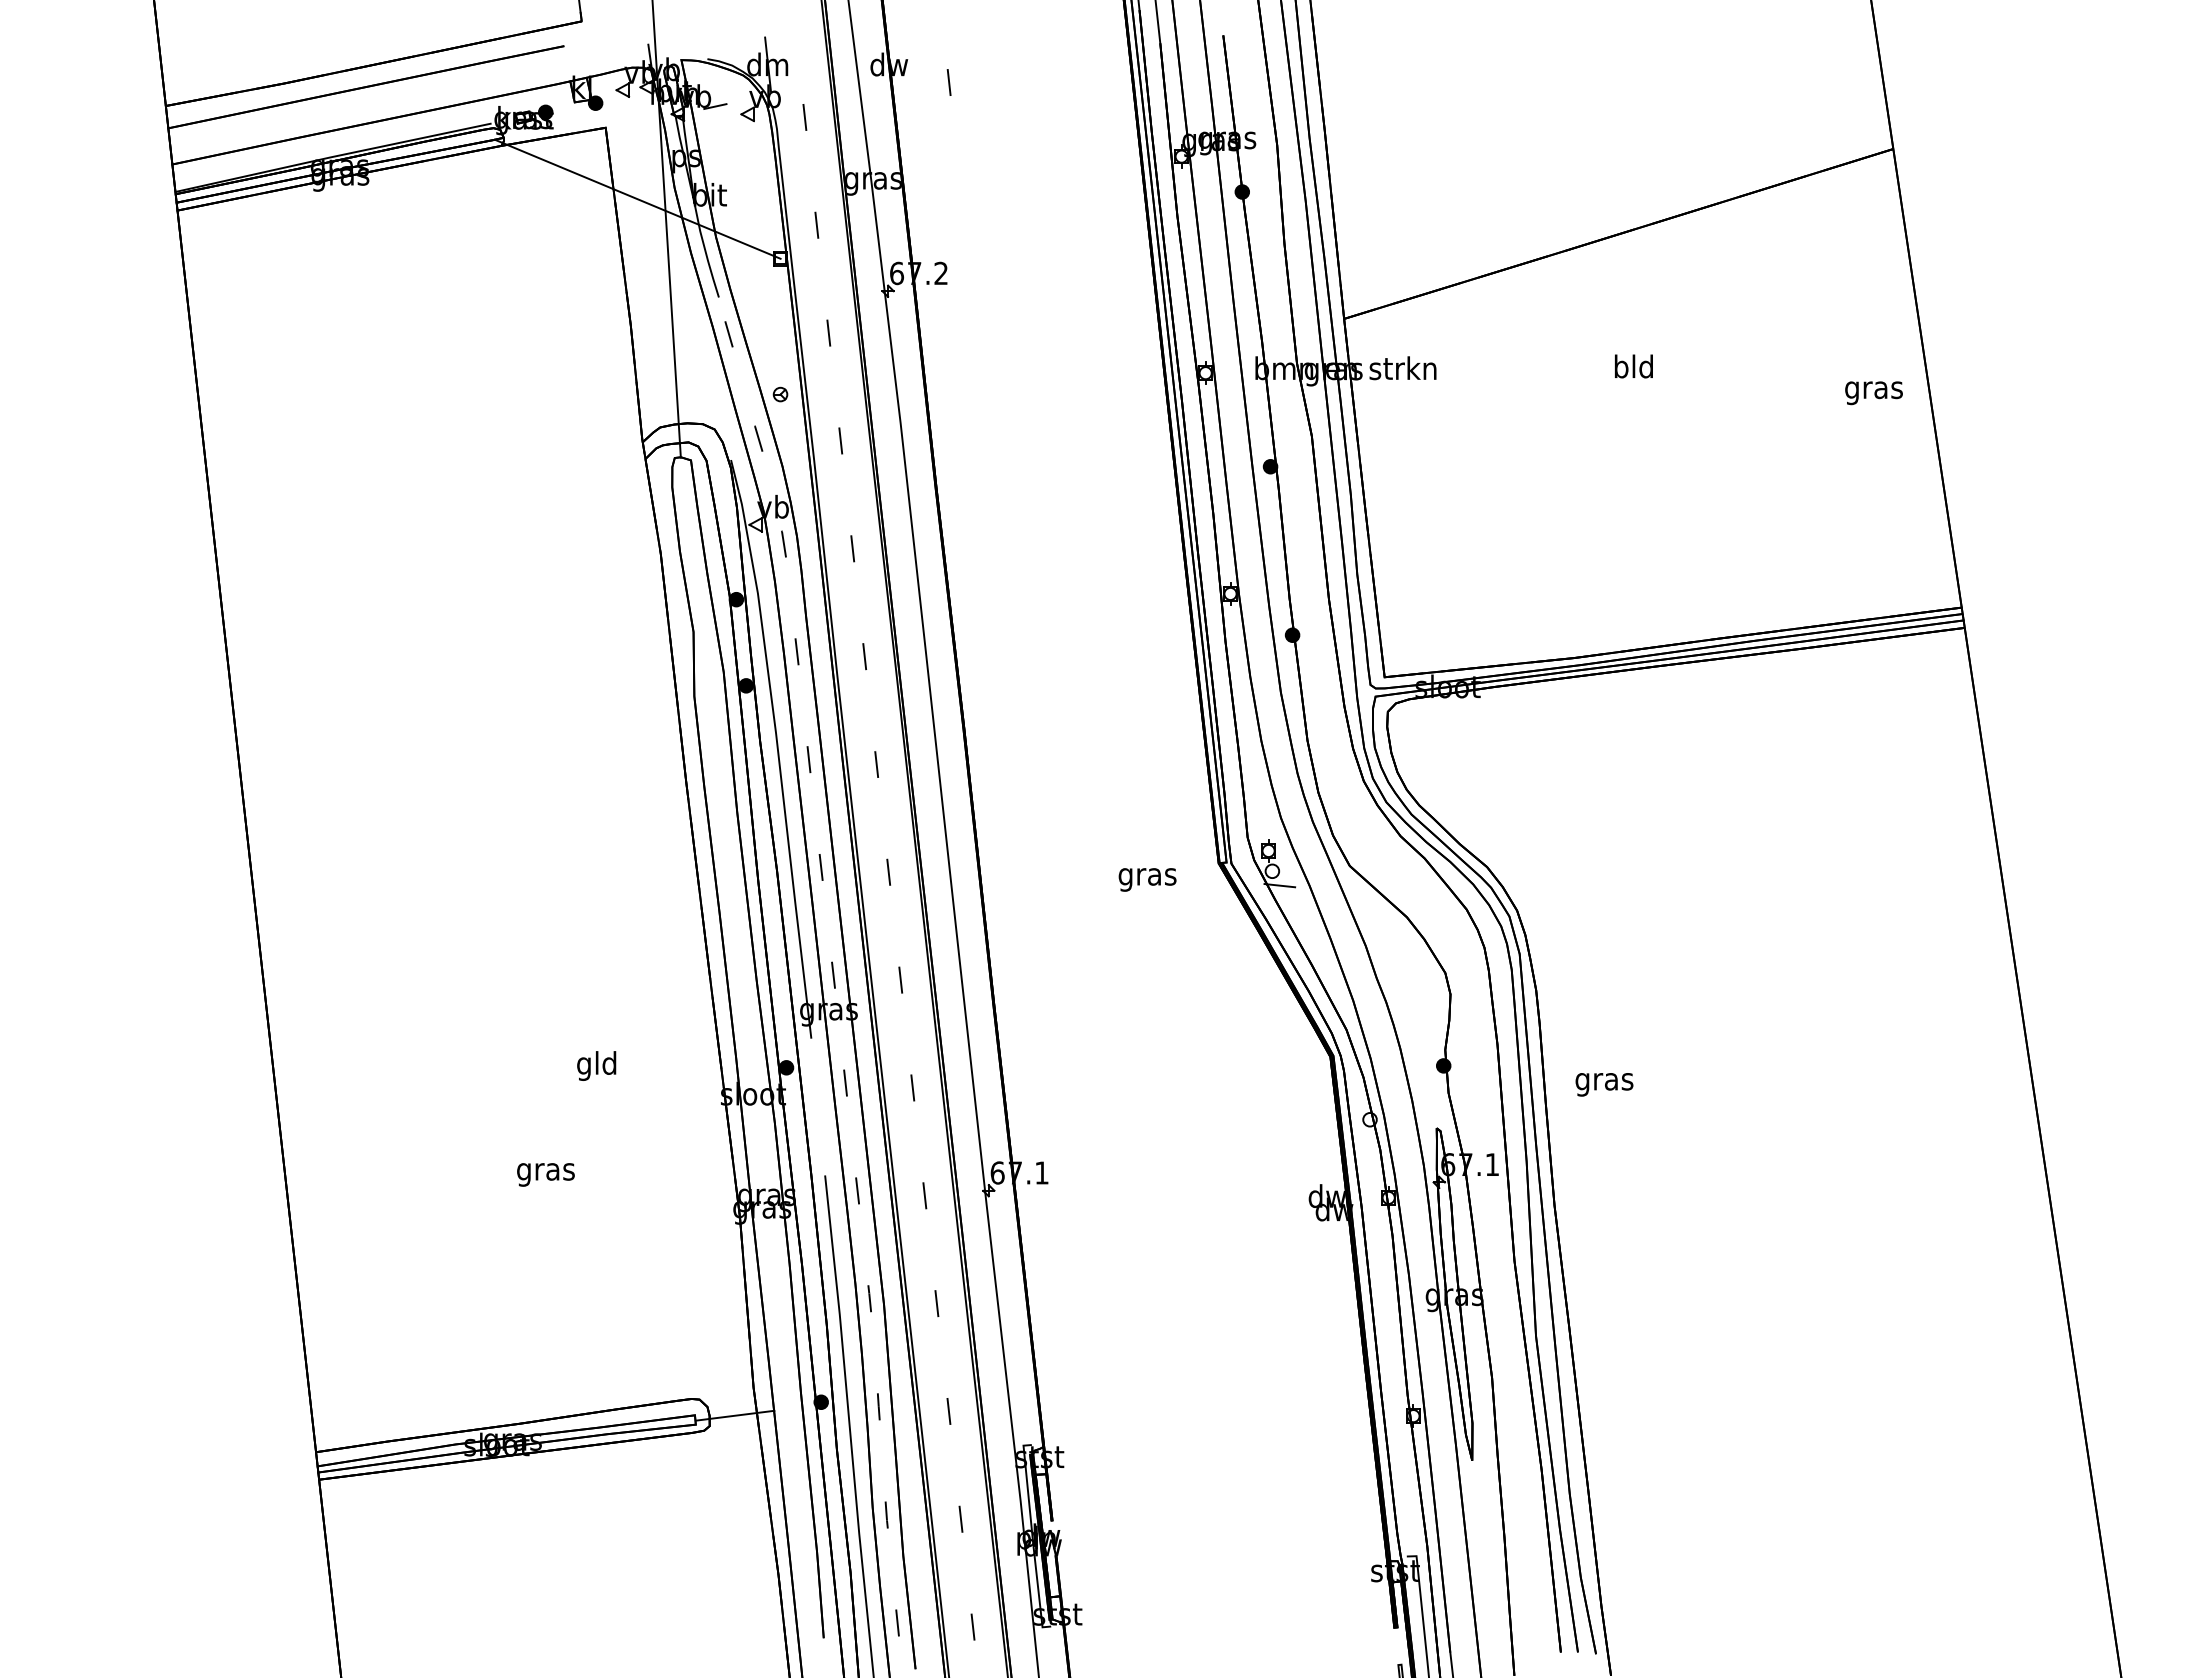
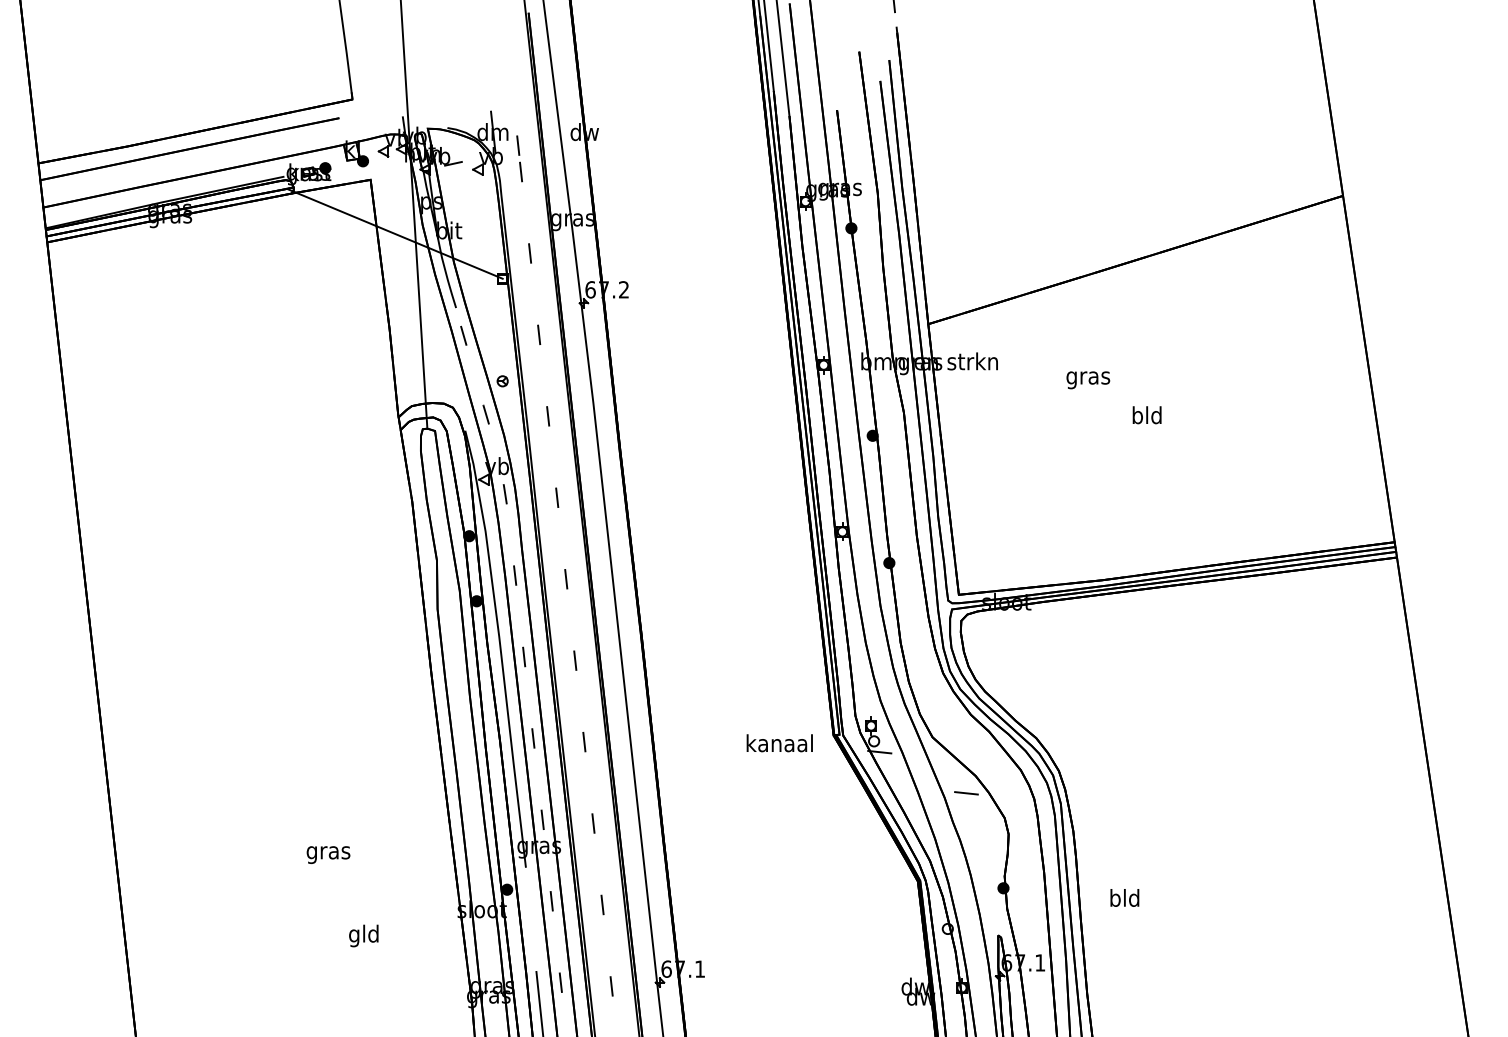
line: (948, 82) -> (517, 145), moved
text: (1633, 366) -> (1146, 415), moved
text: (1873, 393) -> (1087, 380), moved
text: (1147, 876) -> (779, 745), gras -> kanaal
line: (1394, 939) -> (966, 792), added
text: (596, 1065) -> (363, 935), moved
text: (1604, 1081) -> (1124, 900), gras -> bld
text: (545, 1174) -> (328, 854), moved

